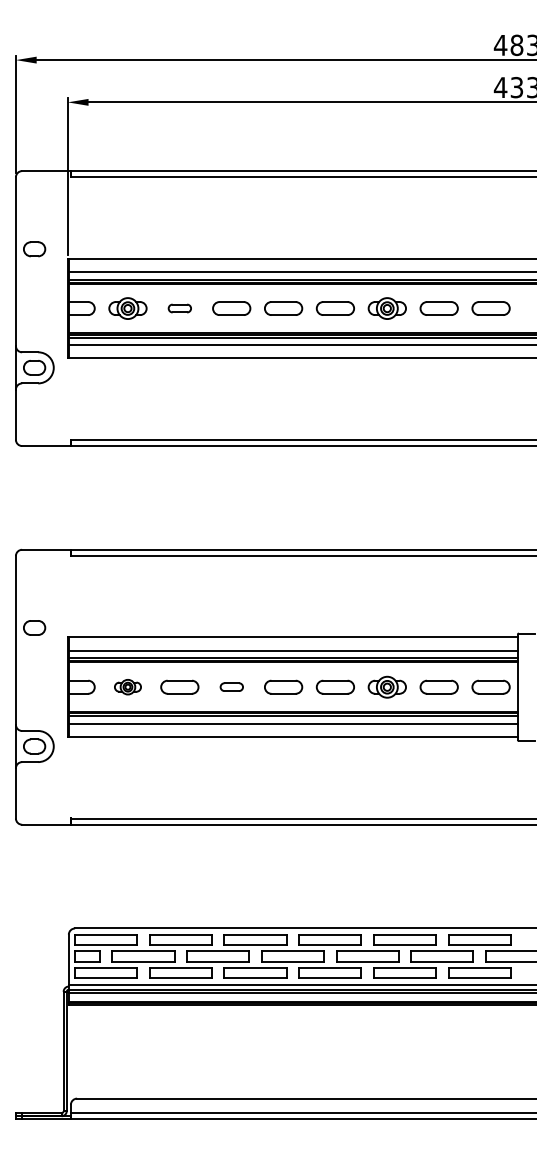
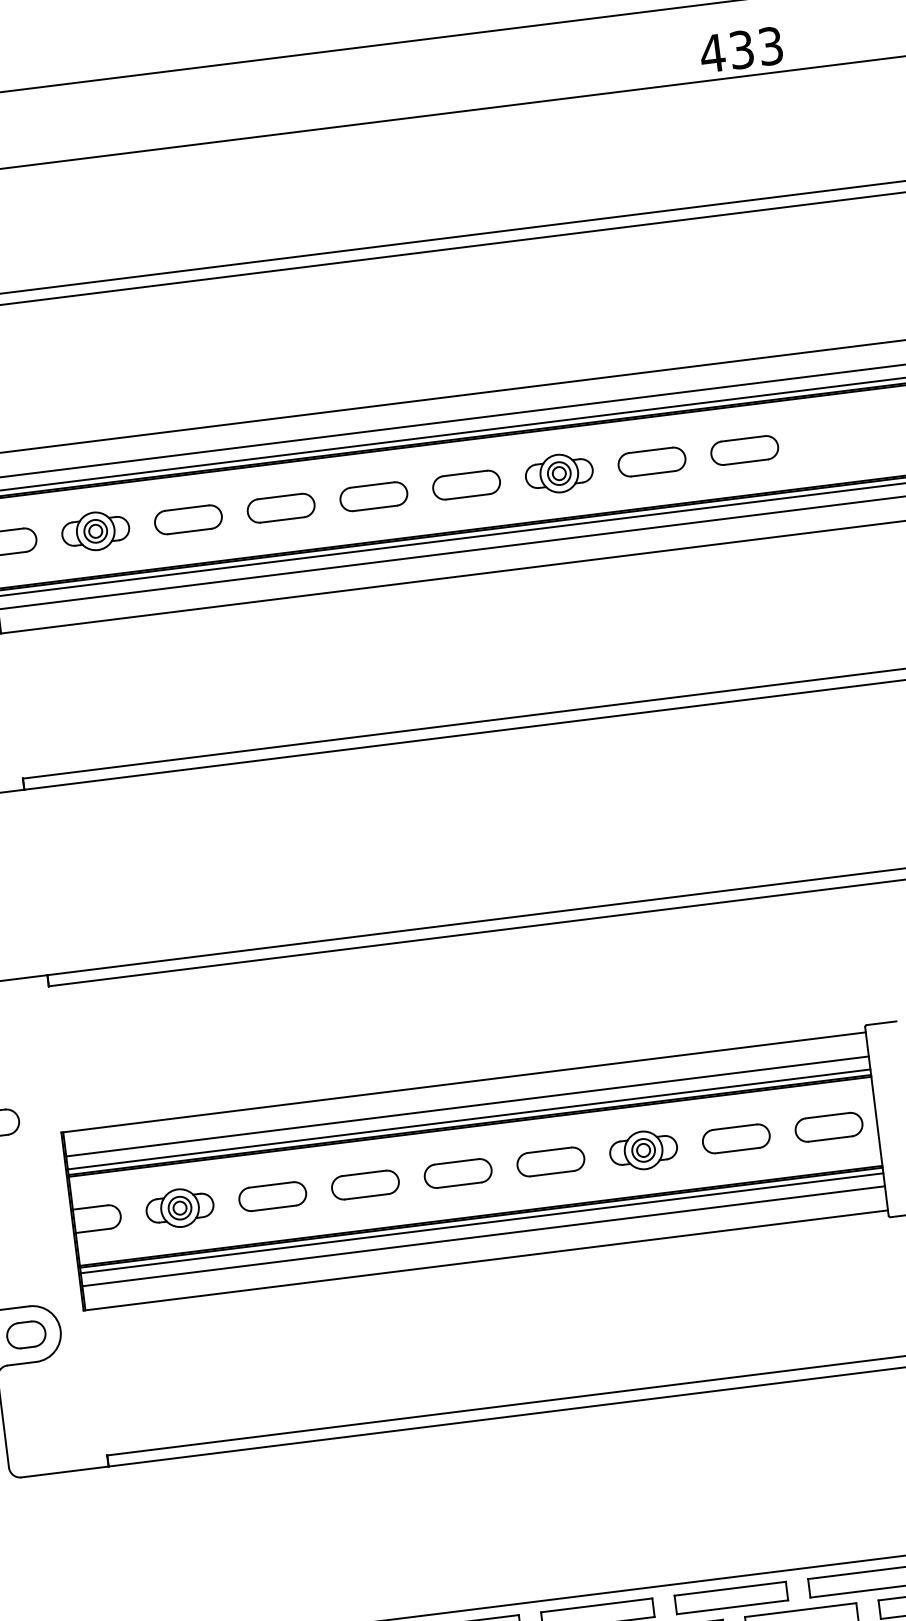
part: (179, 308) -> (187, 519), size x1.67
part: (127, 686) -> (179, 1206), size x1.43
part: (231, 686) -> (364, 1183), size x1.67

